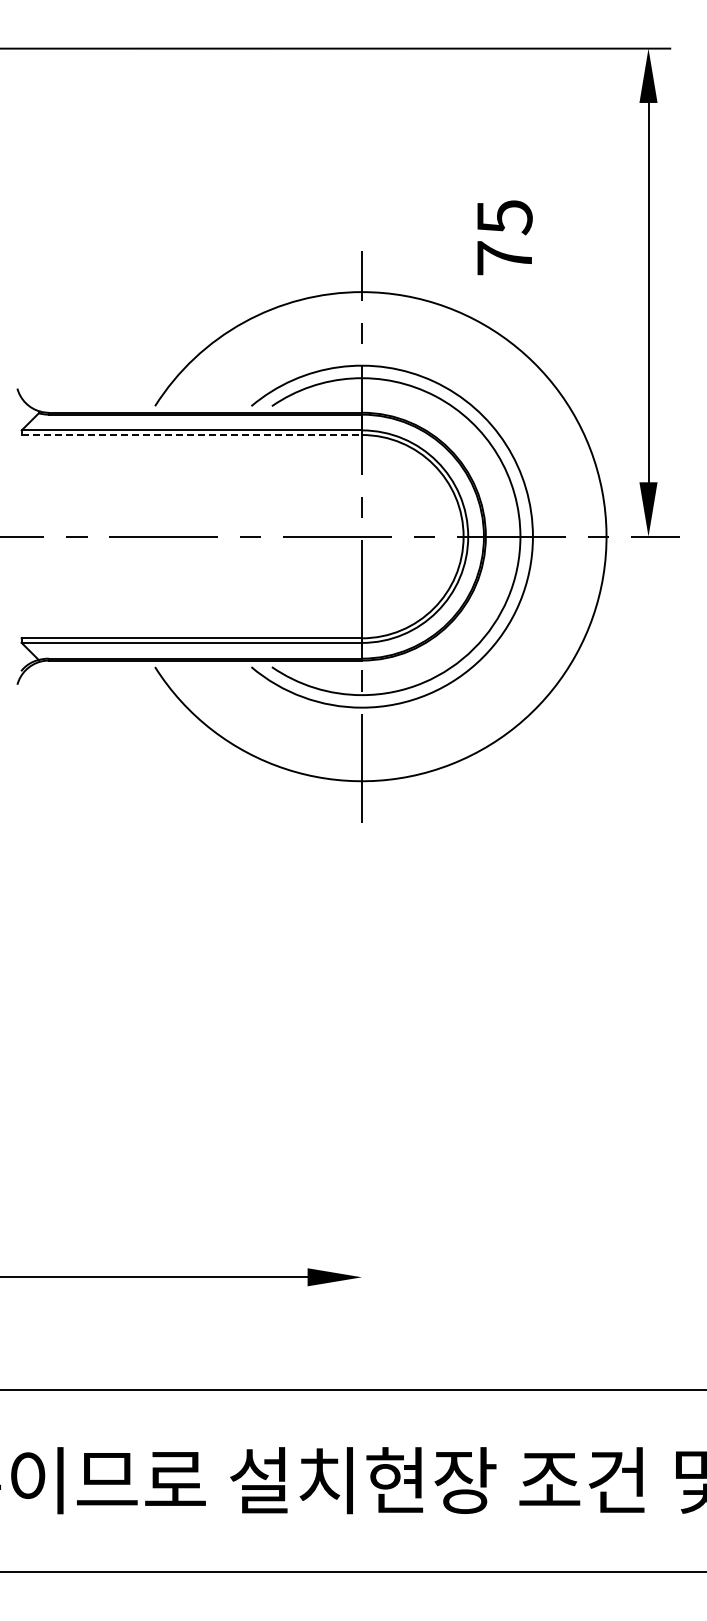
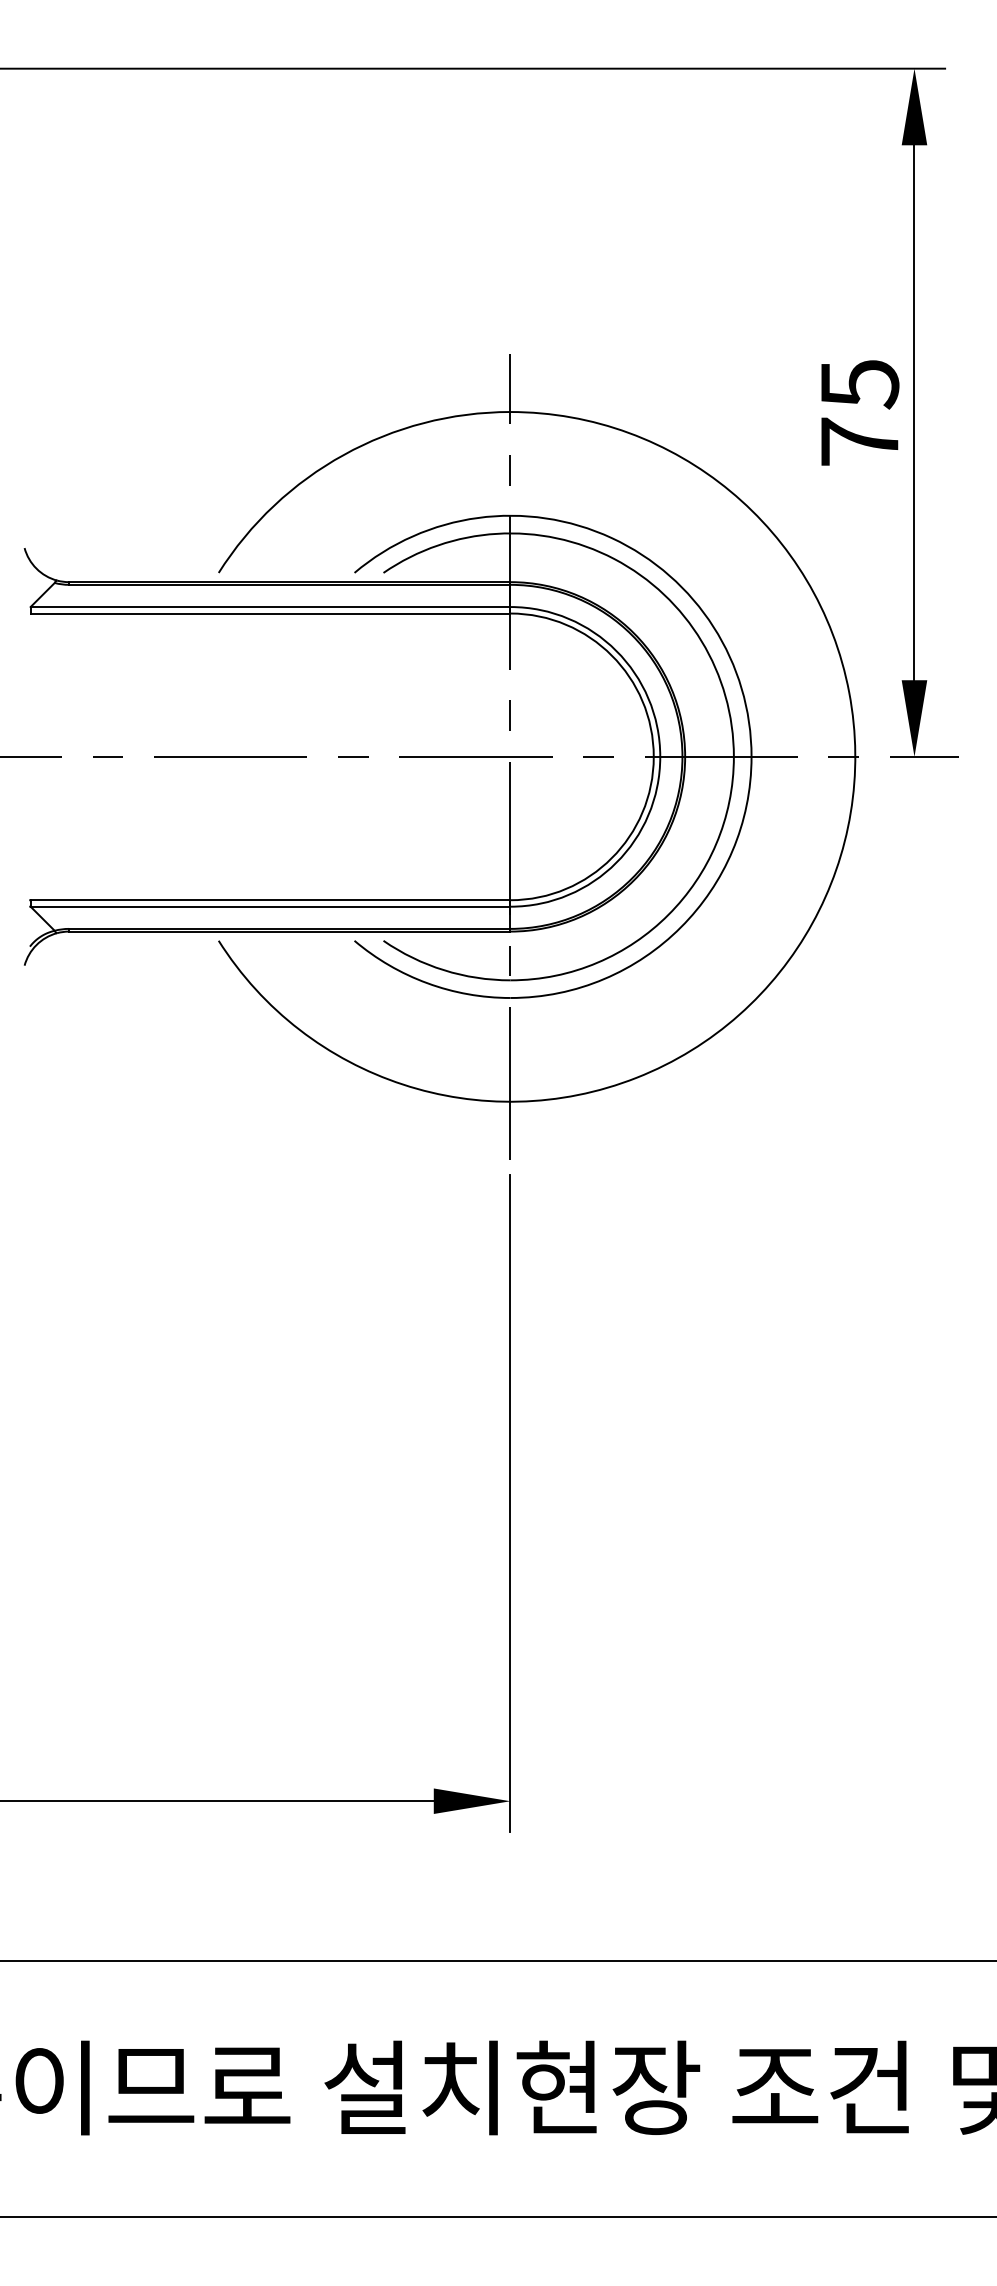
text: (504, 237) -> (859, 412), moved
line: (192, 435) -> (271, 614), dashed -> solid
line: (361, 1066) -> (509, 1503), added

